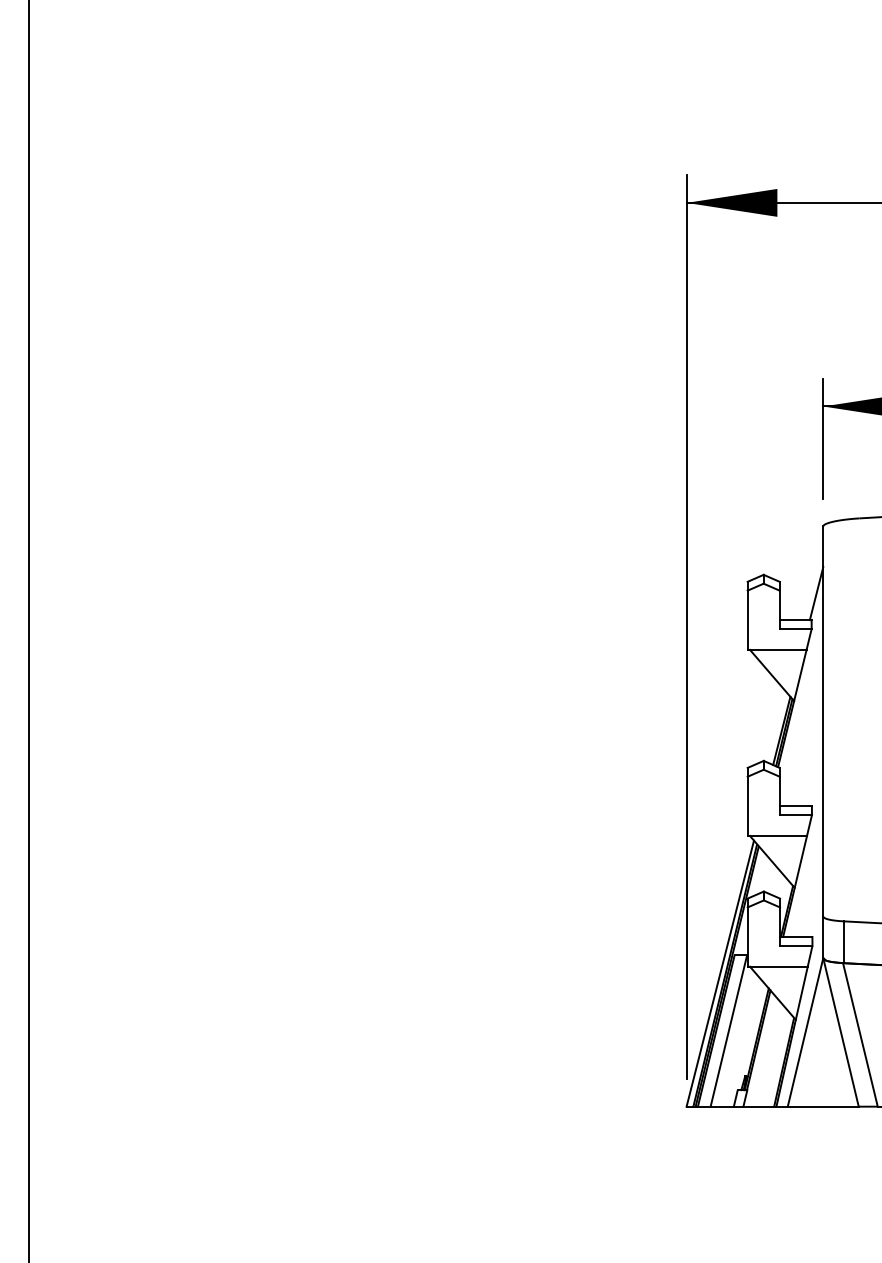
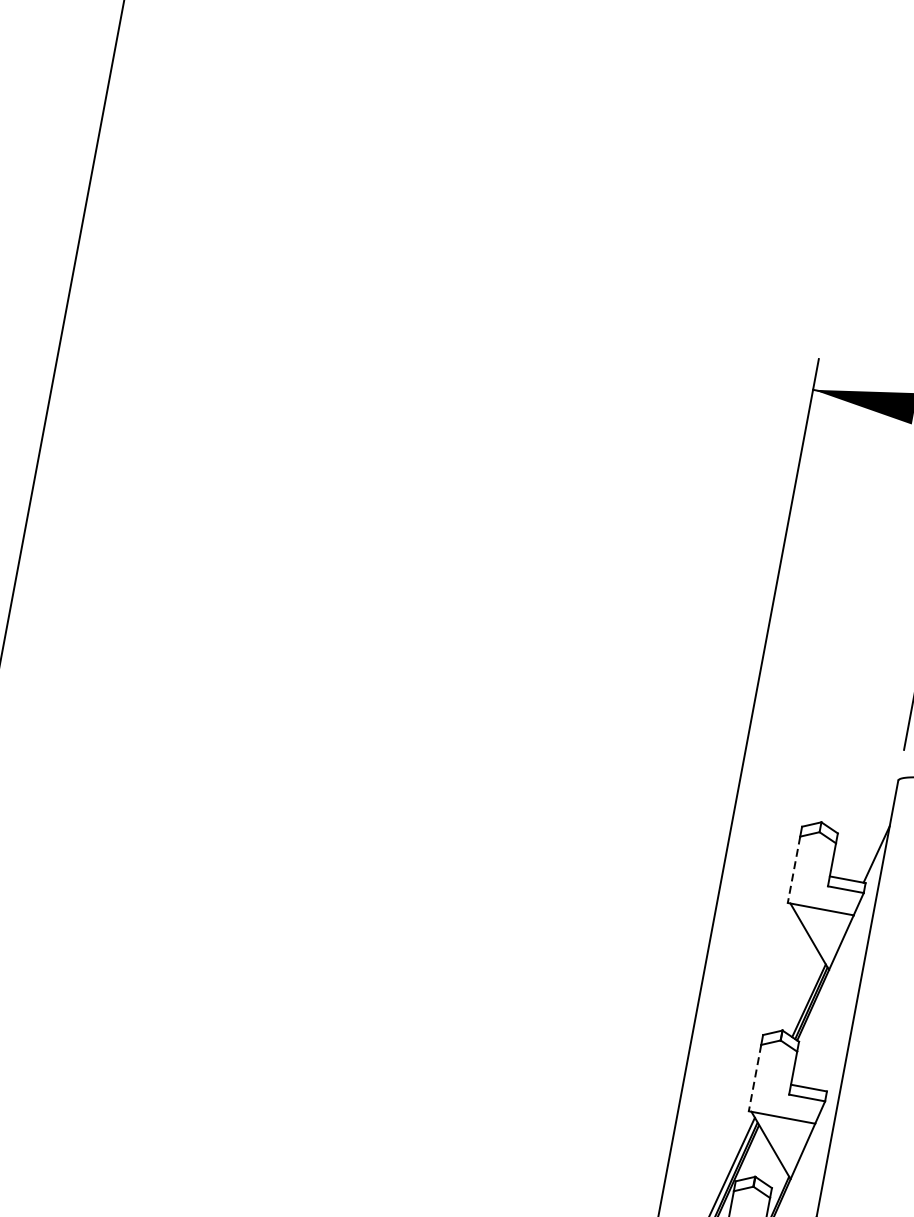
line: (747, 620) -> (793, 870), solid -> dashed
line: (747, 806) -> (754, 1078), solid -> dashed

